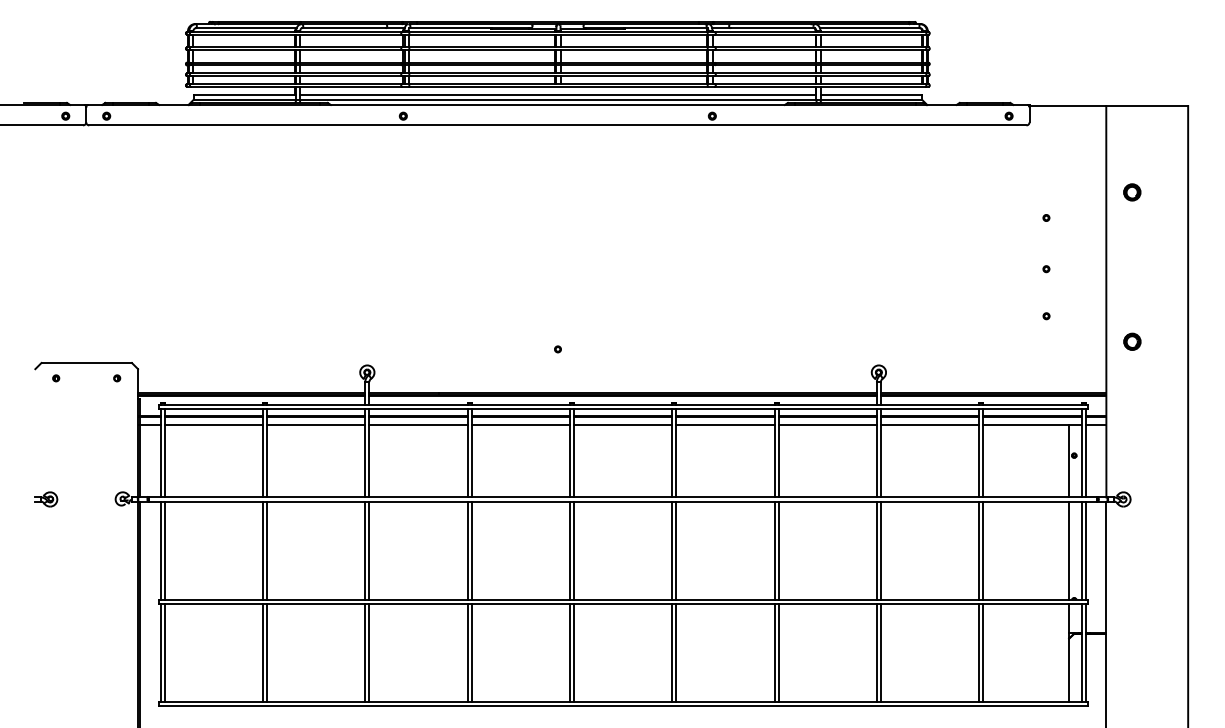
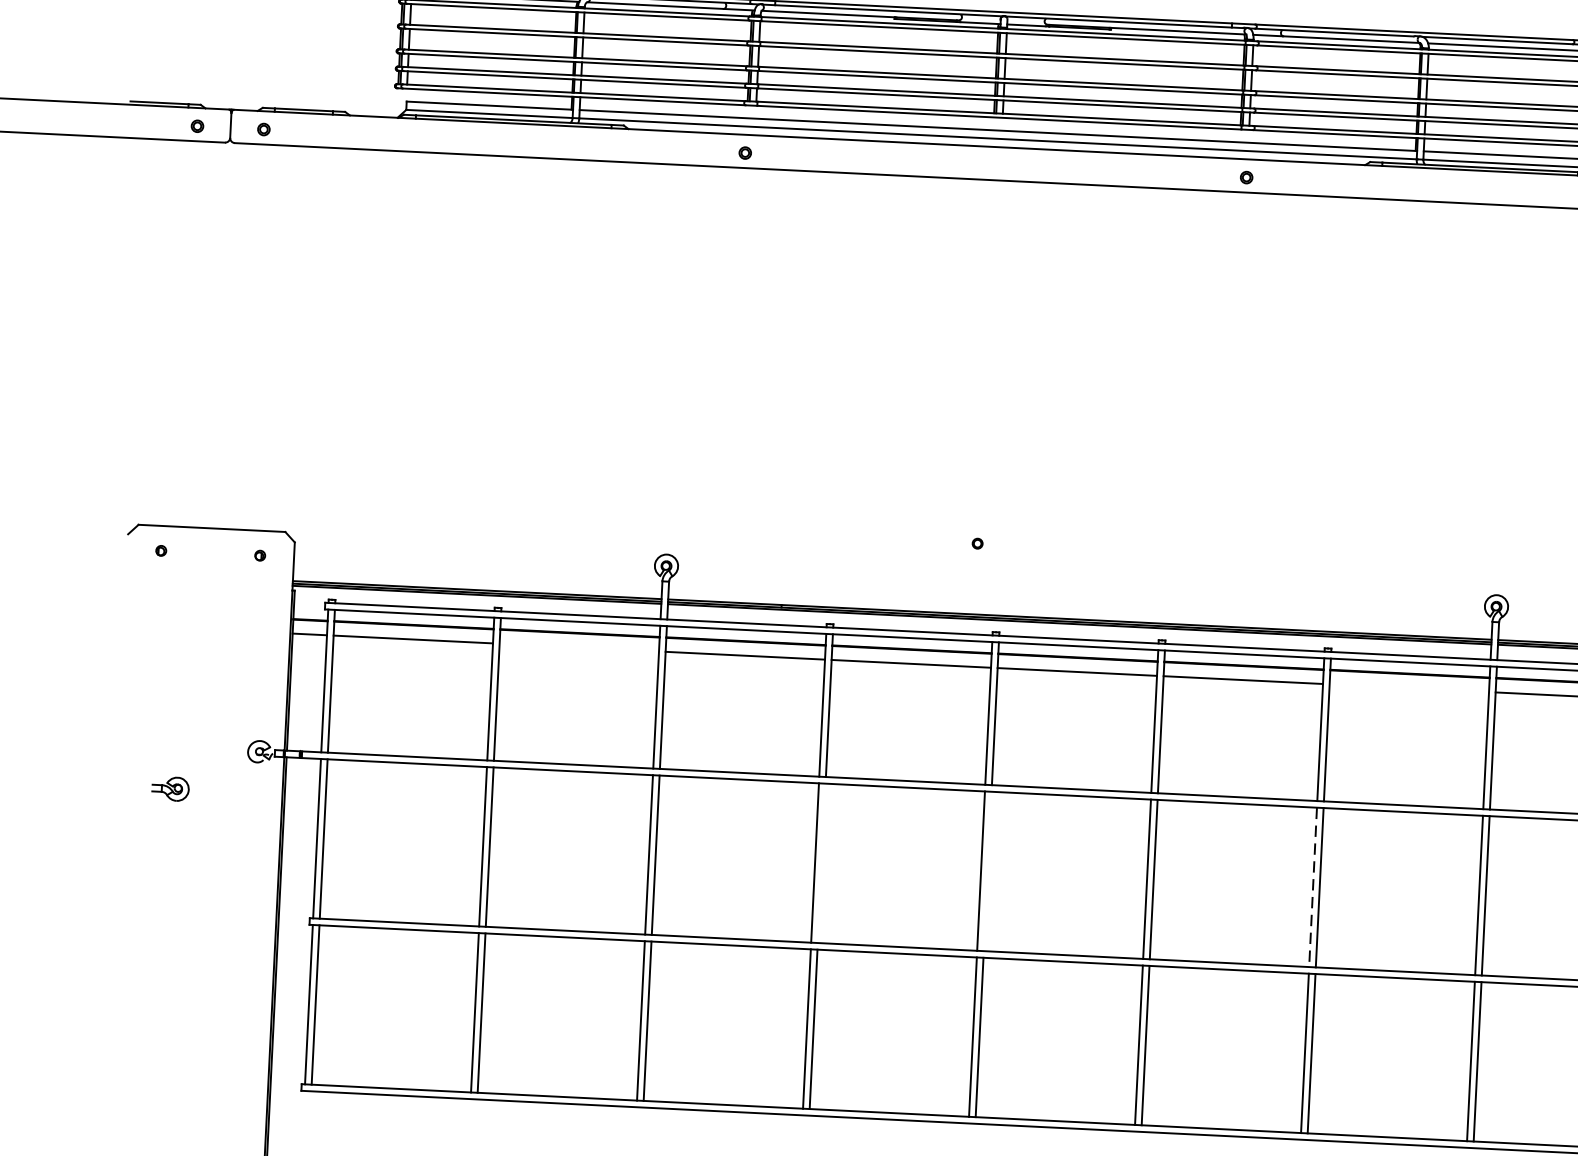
line: (316, 425) -> (579, 648), removed
line: (827, 425) -> (1408, 688), removed
part: (46, 499) -> (171, 789), moved
line: (471, 550) -> (821, 863), removed
line: (574, 550) -> (988, 871), removed
line: (774, 551) -> (1312, 888), solid -> dashed

